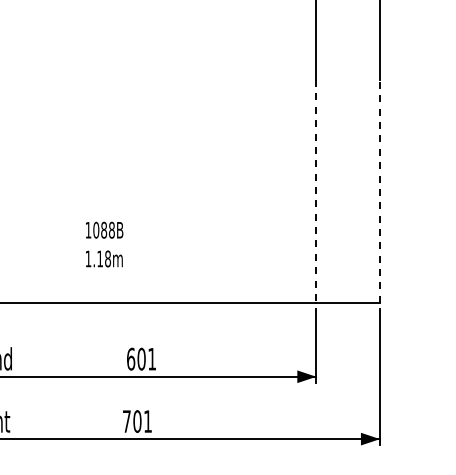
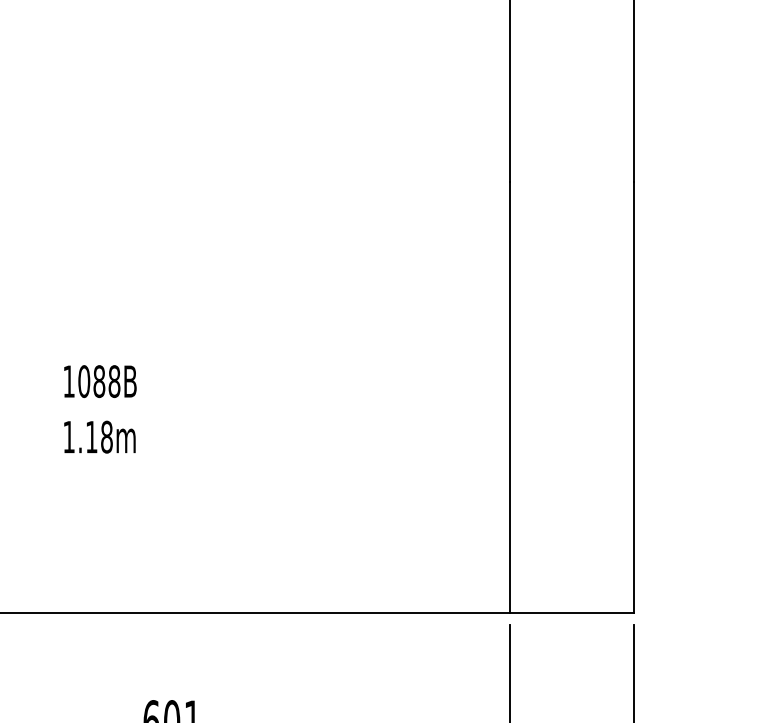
line: (380, 190) -> (634, 395), dashed -> solid
line: (316, 191) -> (510, 397), dashed -> solid
text: (104, 244) -> (100, 409), moved

